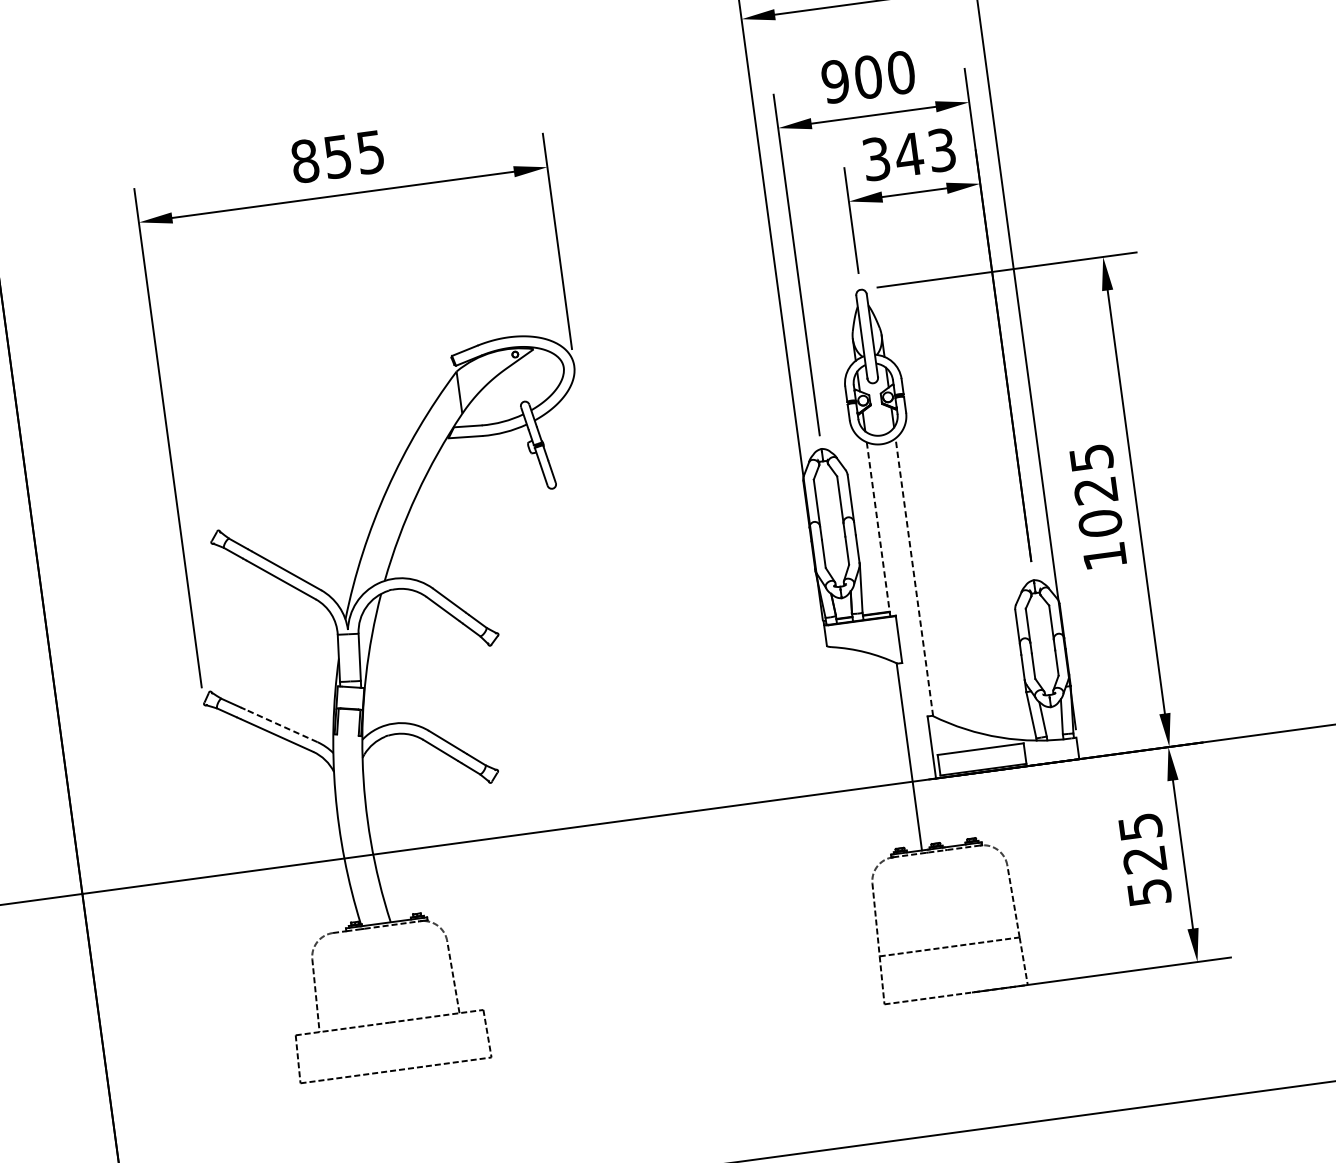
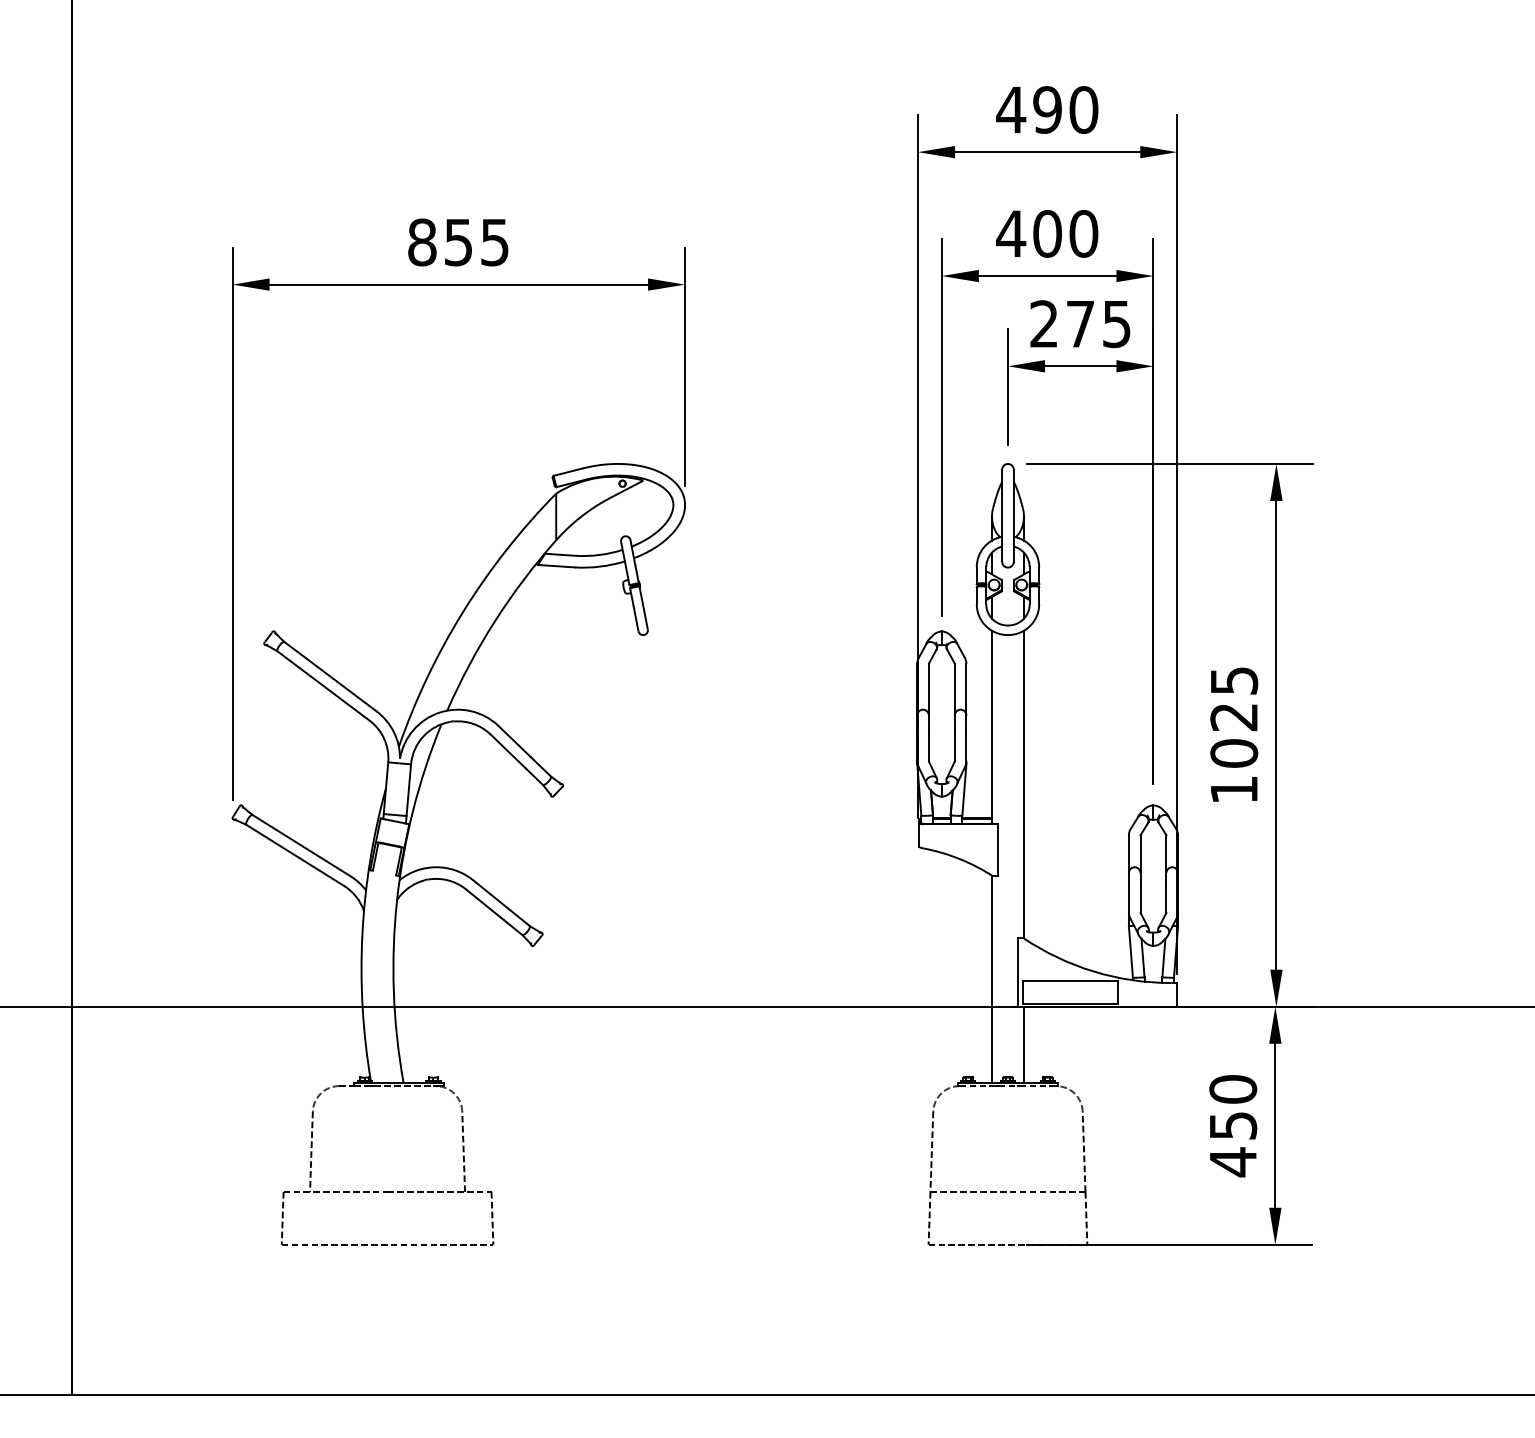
text: (835, 81) -> (1011, 233), 900 -> 400
text: (909, 154) -> (1080, 324), 343 -> 275
line: (879, 529) -> (992, 727), dashed -> solid
line: (913, 577) -> (1023, 784), dashed -> solid
line: (281, 725) -> (313, 852), dashed -> solid
line: (945, 811) -> (1023, 1044), added
text: (1145, 860) -> (1233, 1126), 525 -> 450

